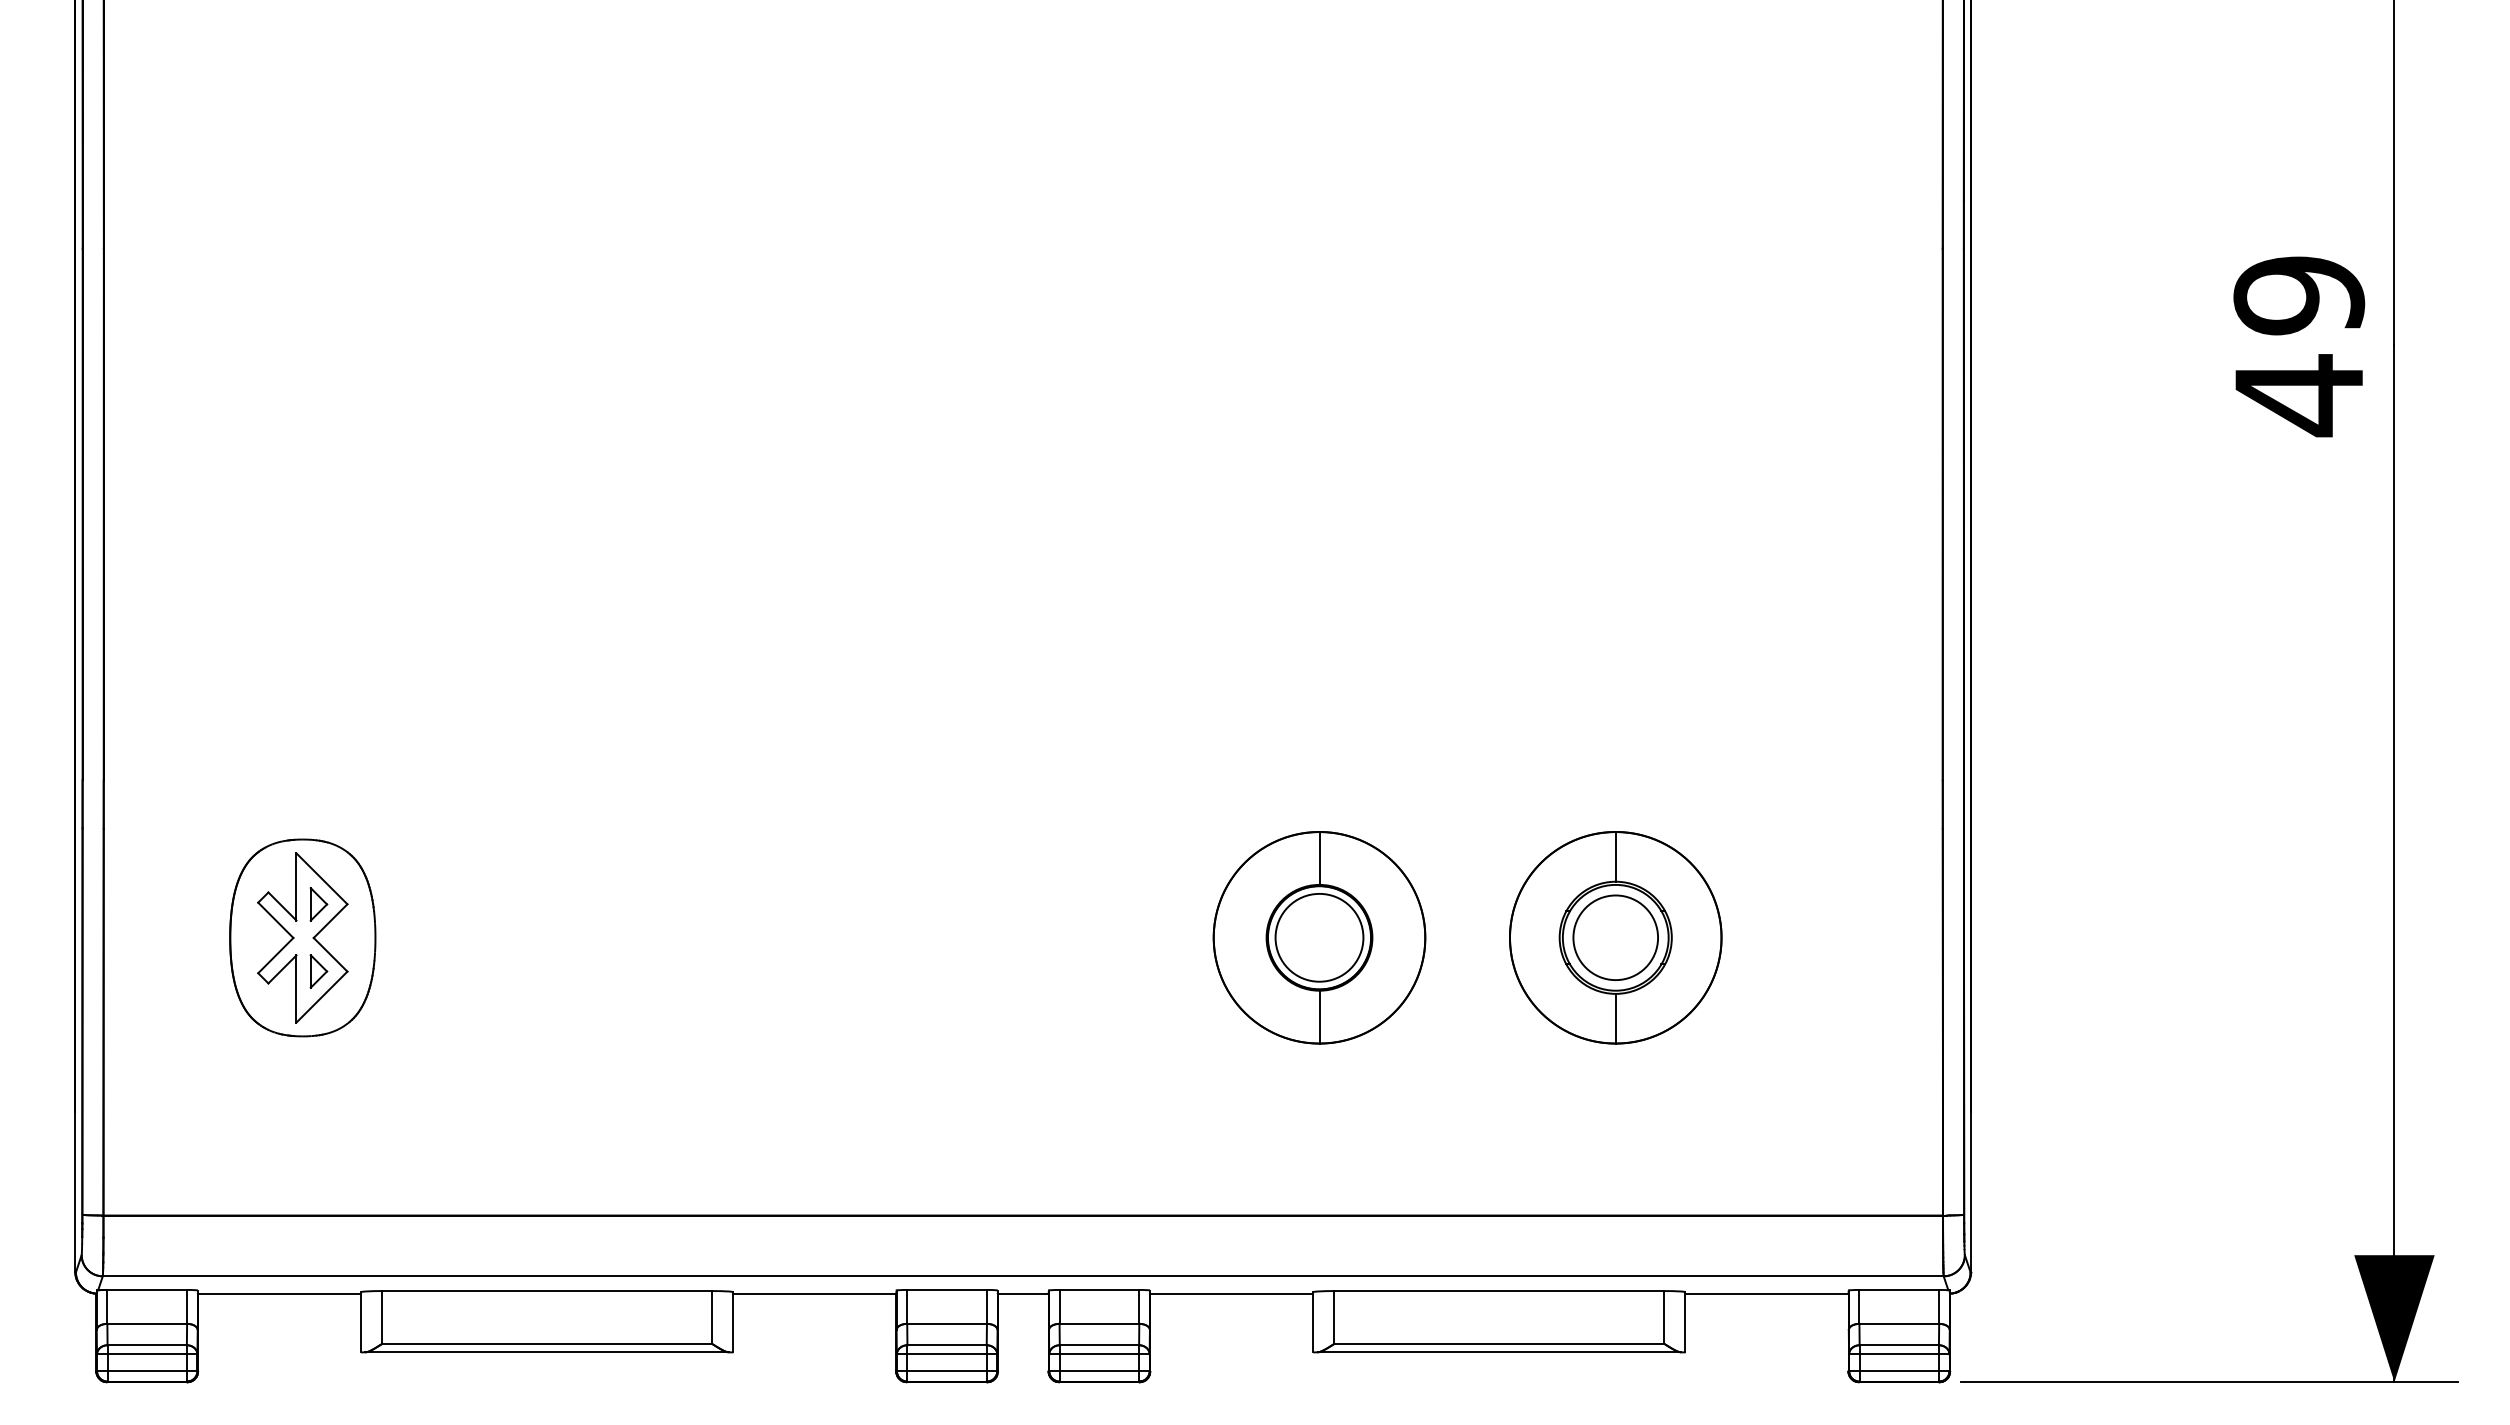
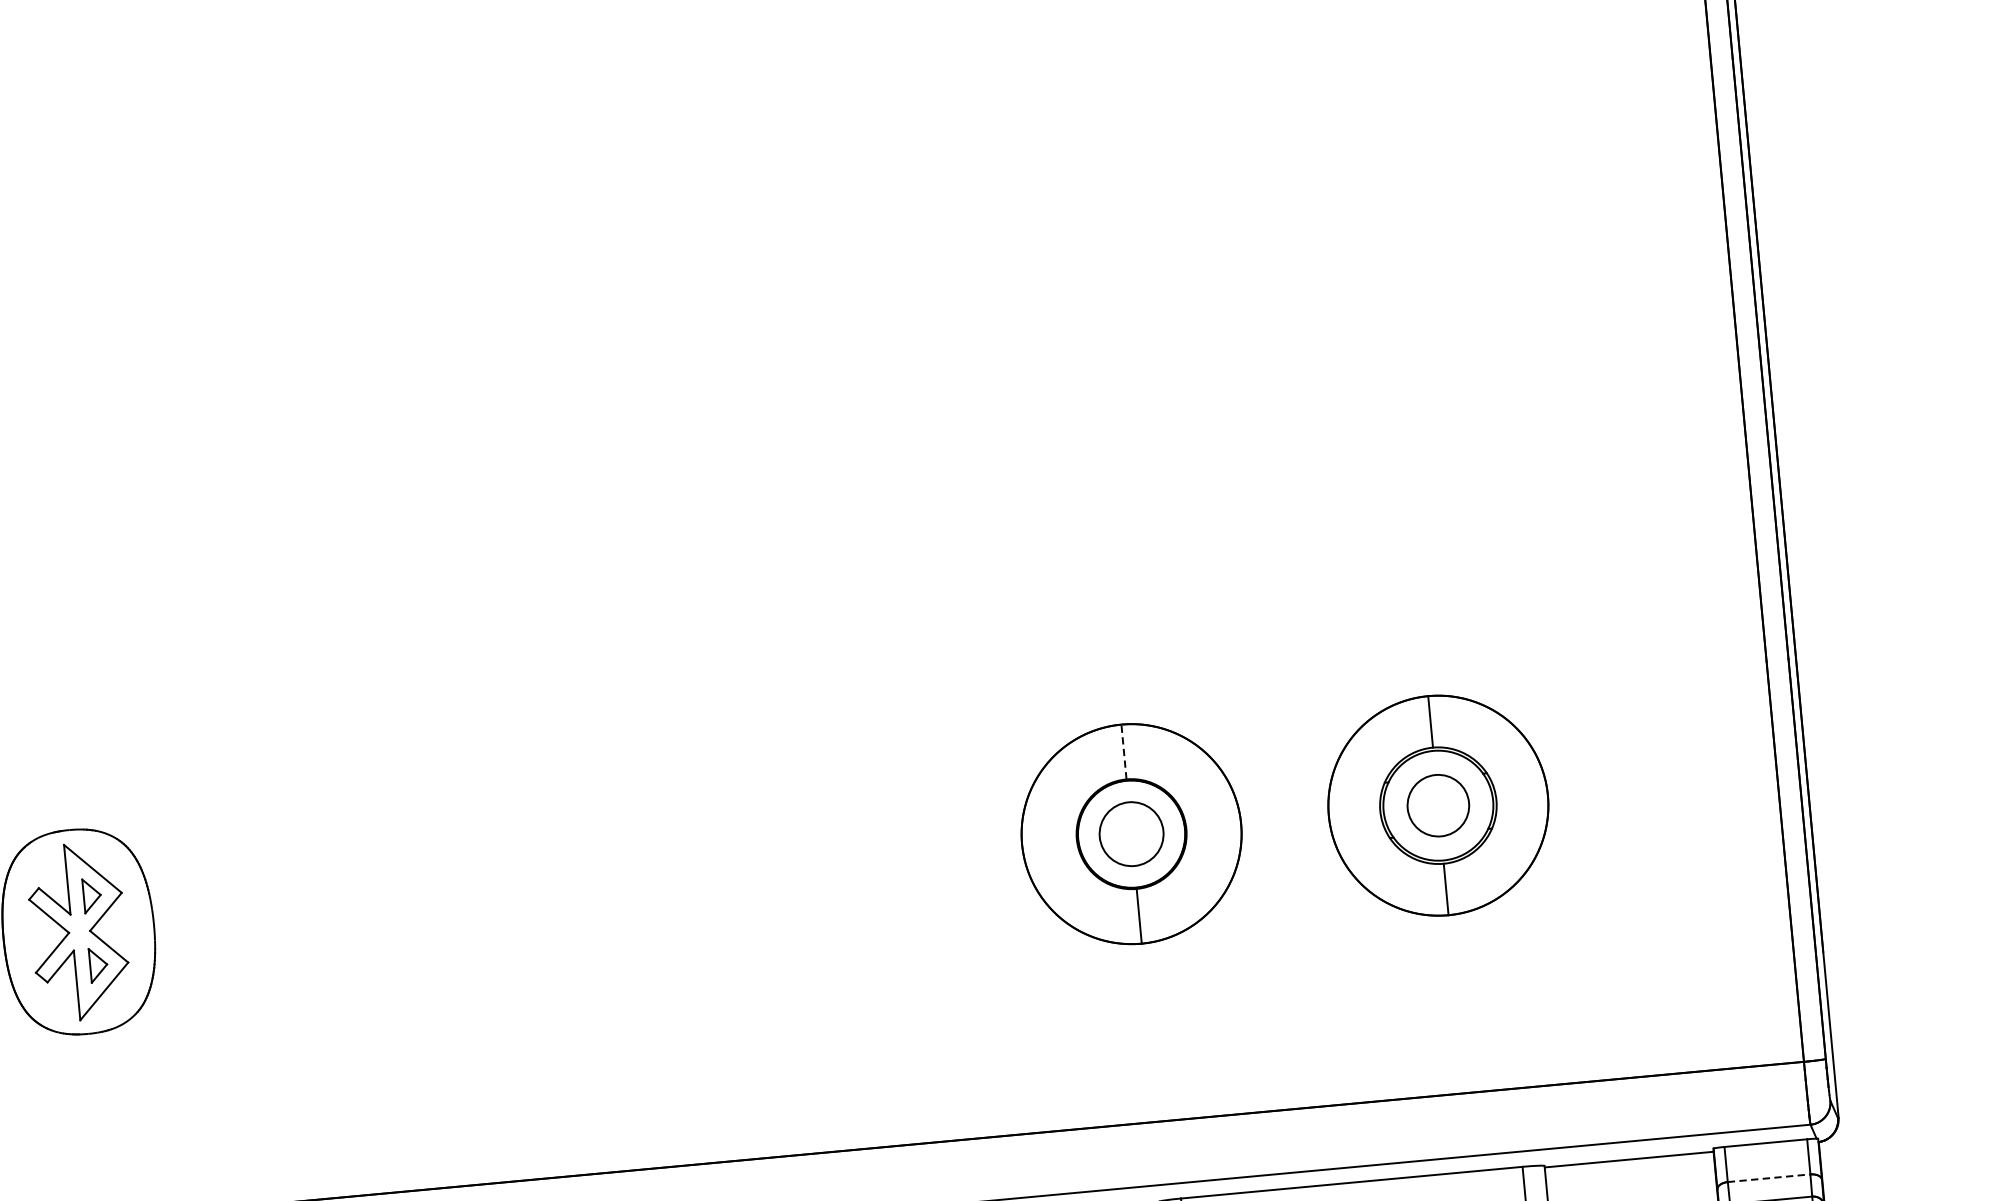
line: (1319, 857) -> (1123, 750), solid -> dashed
circle: (1319, 937) -> (1131, 833), size x0.7
circle: (1615, 937) -> (1438, 805), size x0.7
line: (1899, 1323) -> (1769, 1177), solid -> dashed

